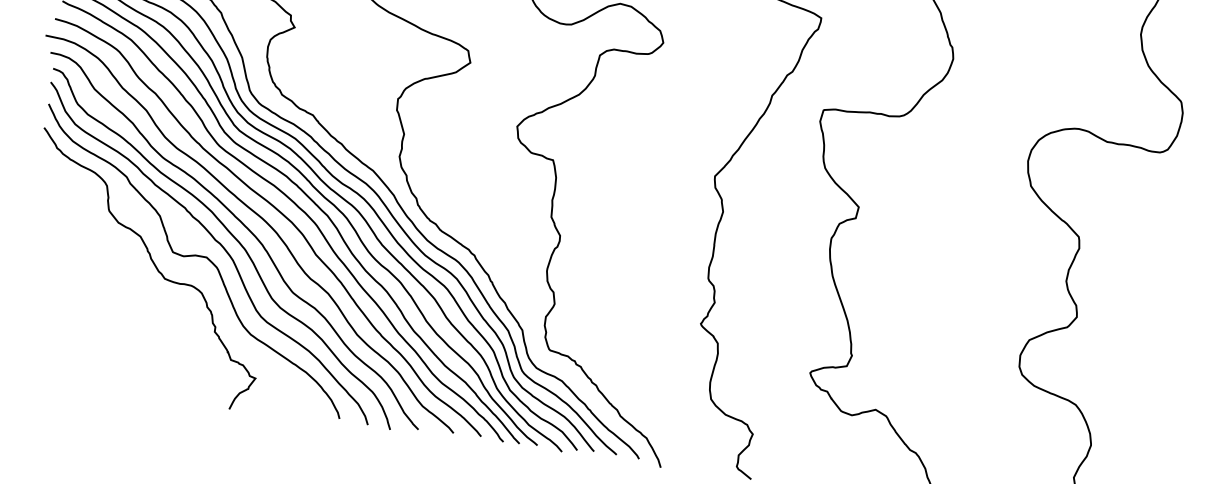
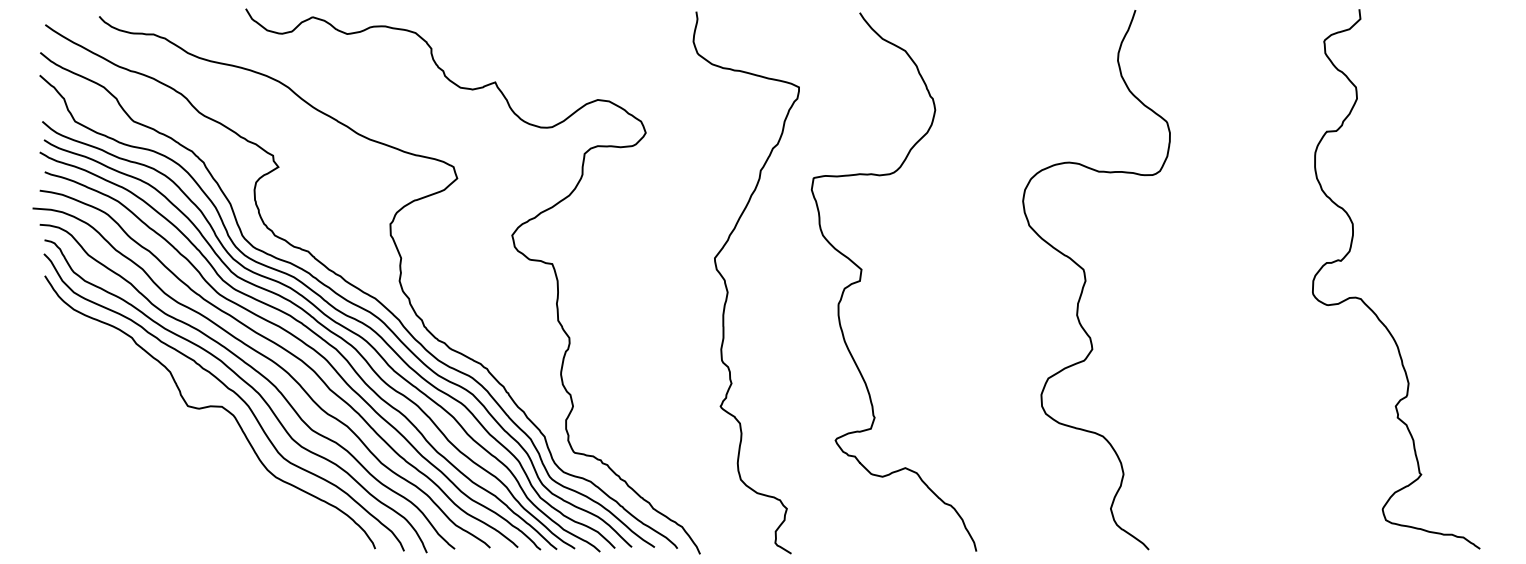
curve: (153, 265) -> (170, 421), removed

